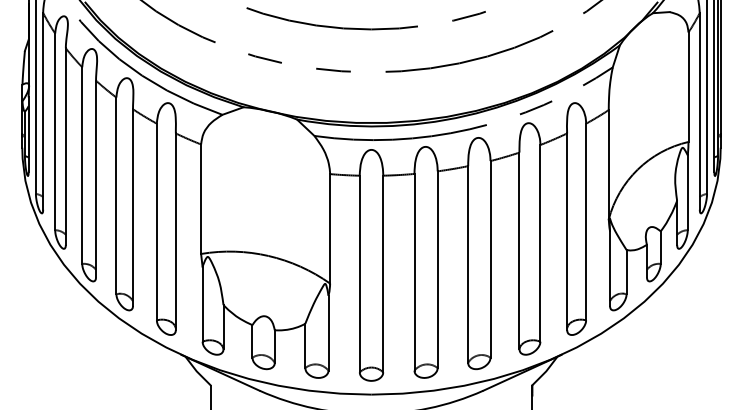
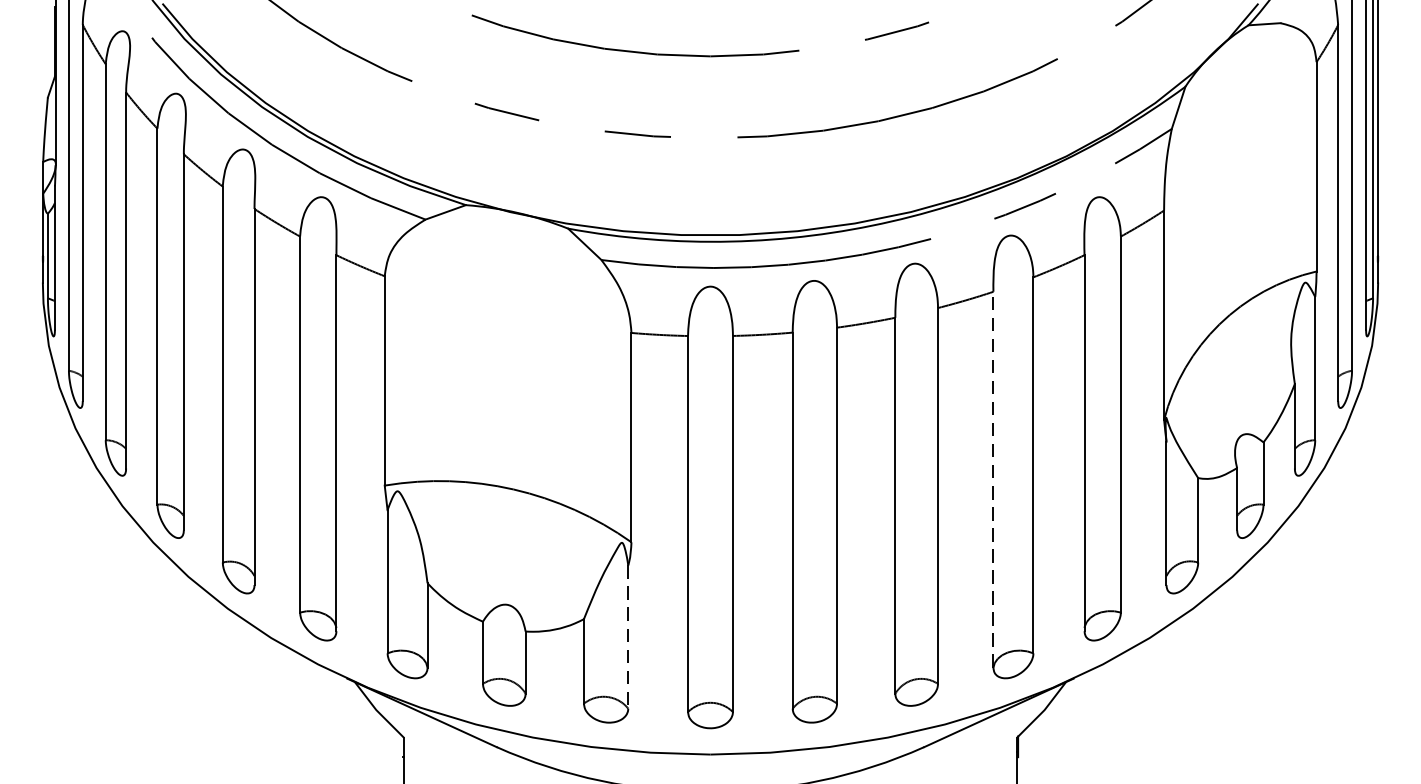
line: (519, 250) -> (993, 478), solid -> dashed
line: (328, 333) -> (628, 637), solid -> dashed

